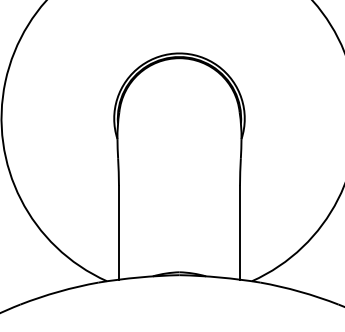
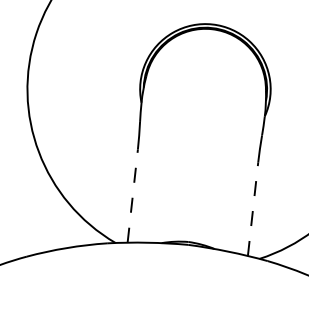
line: (118, 232) -> (132, 195), solid -> dashed
line: (240, 232) -> (253, 209), solid -> dashed

